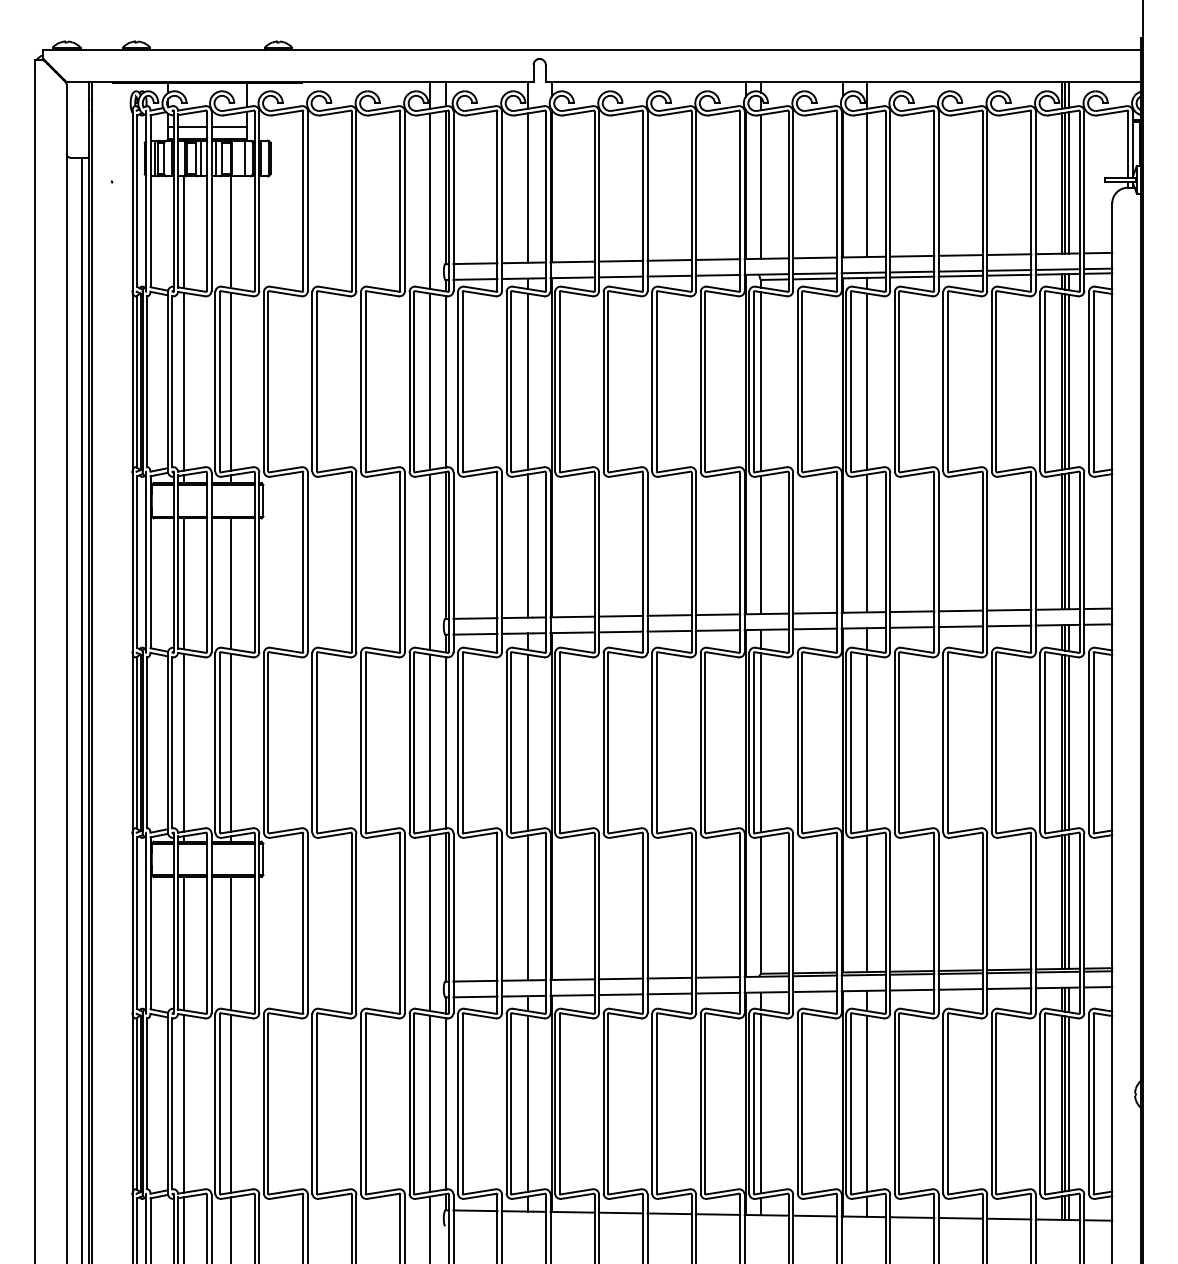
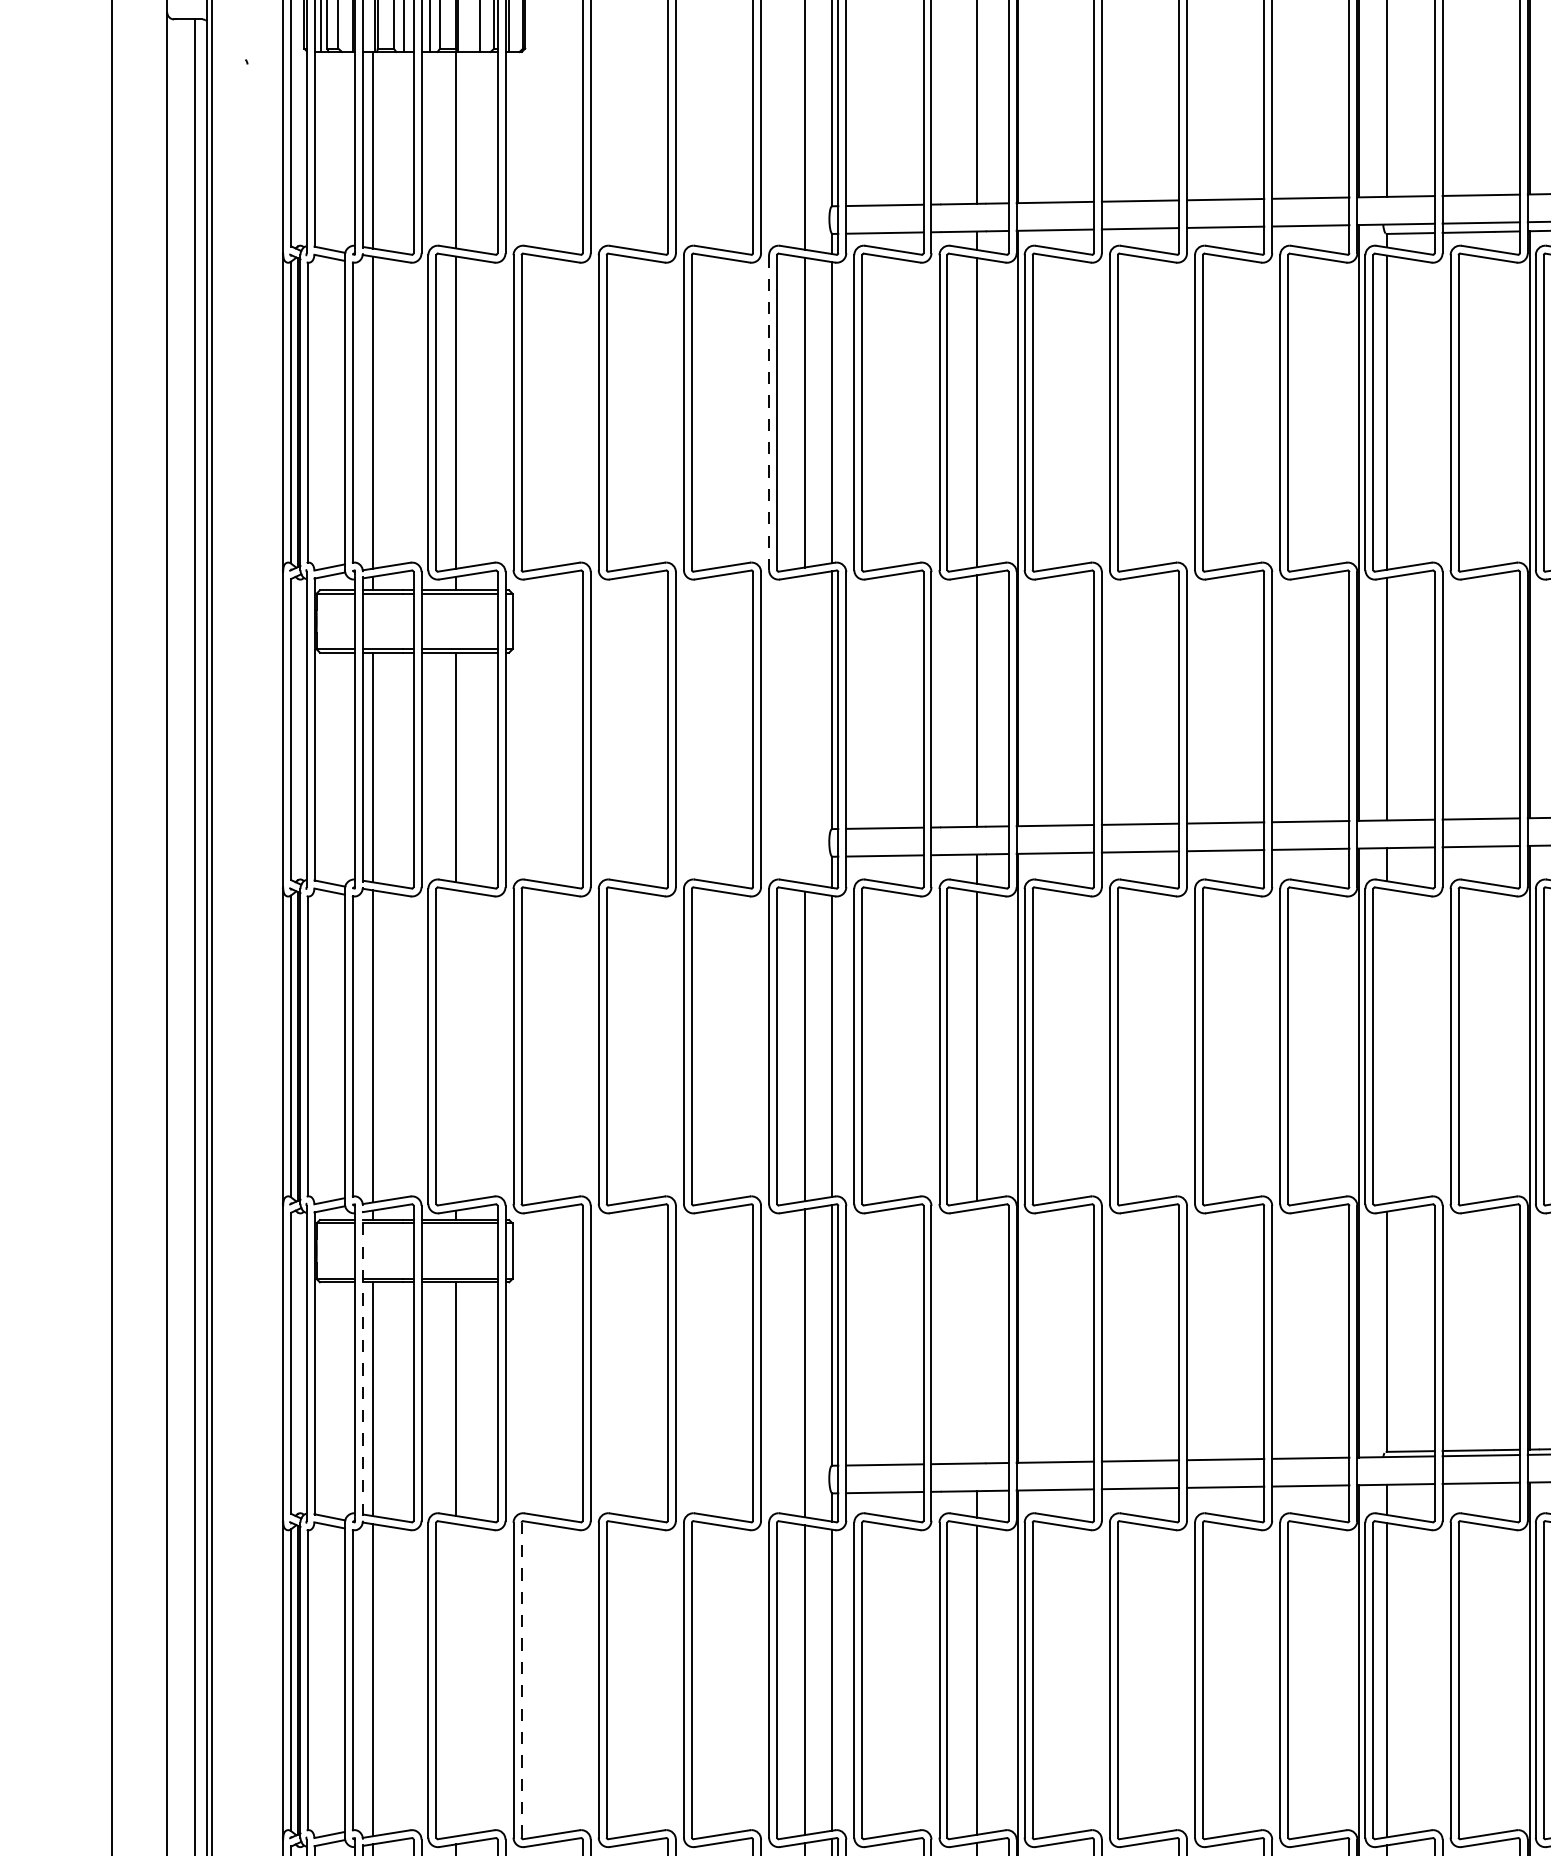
line: (409, 381) -> (769, 412), solid -> dashed
line: (429, 561) -> (804, 728), removed
line: (231, 742) -> (456, 1045), removed
line: (761, 742) -> (1386, 1045), removed
line: (527, 907) -> (976, 1335), removed
line: (178, 923) -> (363, 1363), solid -> dashed
line: (231, 1103) -> (456, 1679), removed
line: (268, 1103) -> (521, 1679), solid -> dashed

